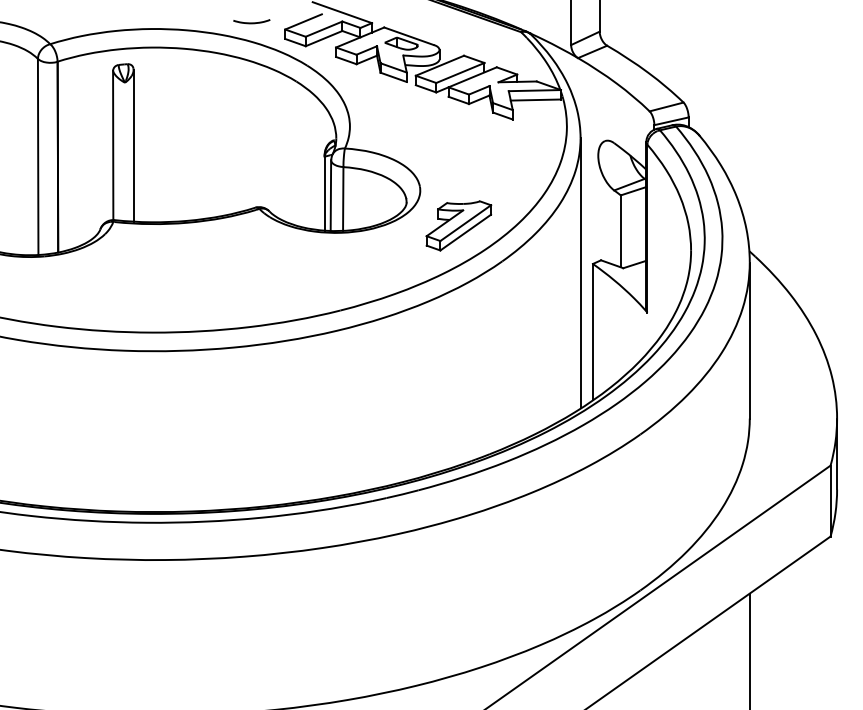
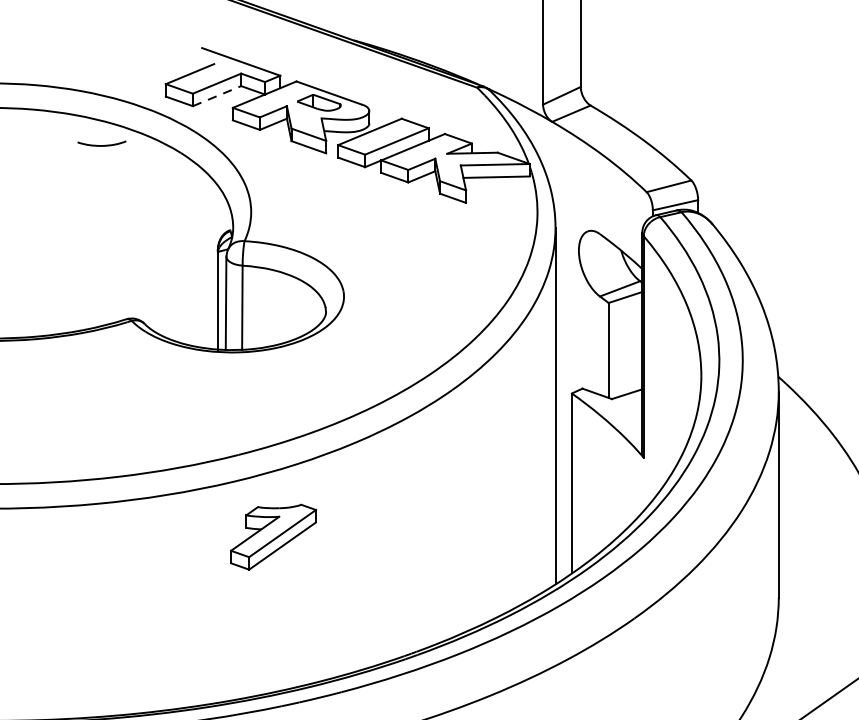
curve: (251, 22) -> (101, 144), moved
line: (324, 38) -> (217, 95), solid -> dashed
part: (458, 225) -> (273, 536), moved

